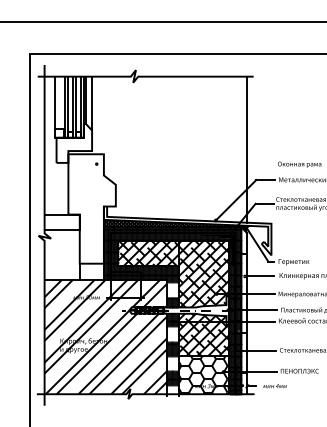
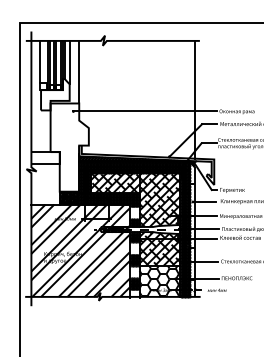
line: (104, 114) -> (79, 71), added
line: (184, 164) -> (144, 111), added
hatch: (91, 270) -> (69, 197), added

